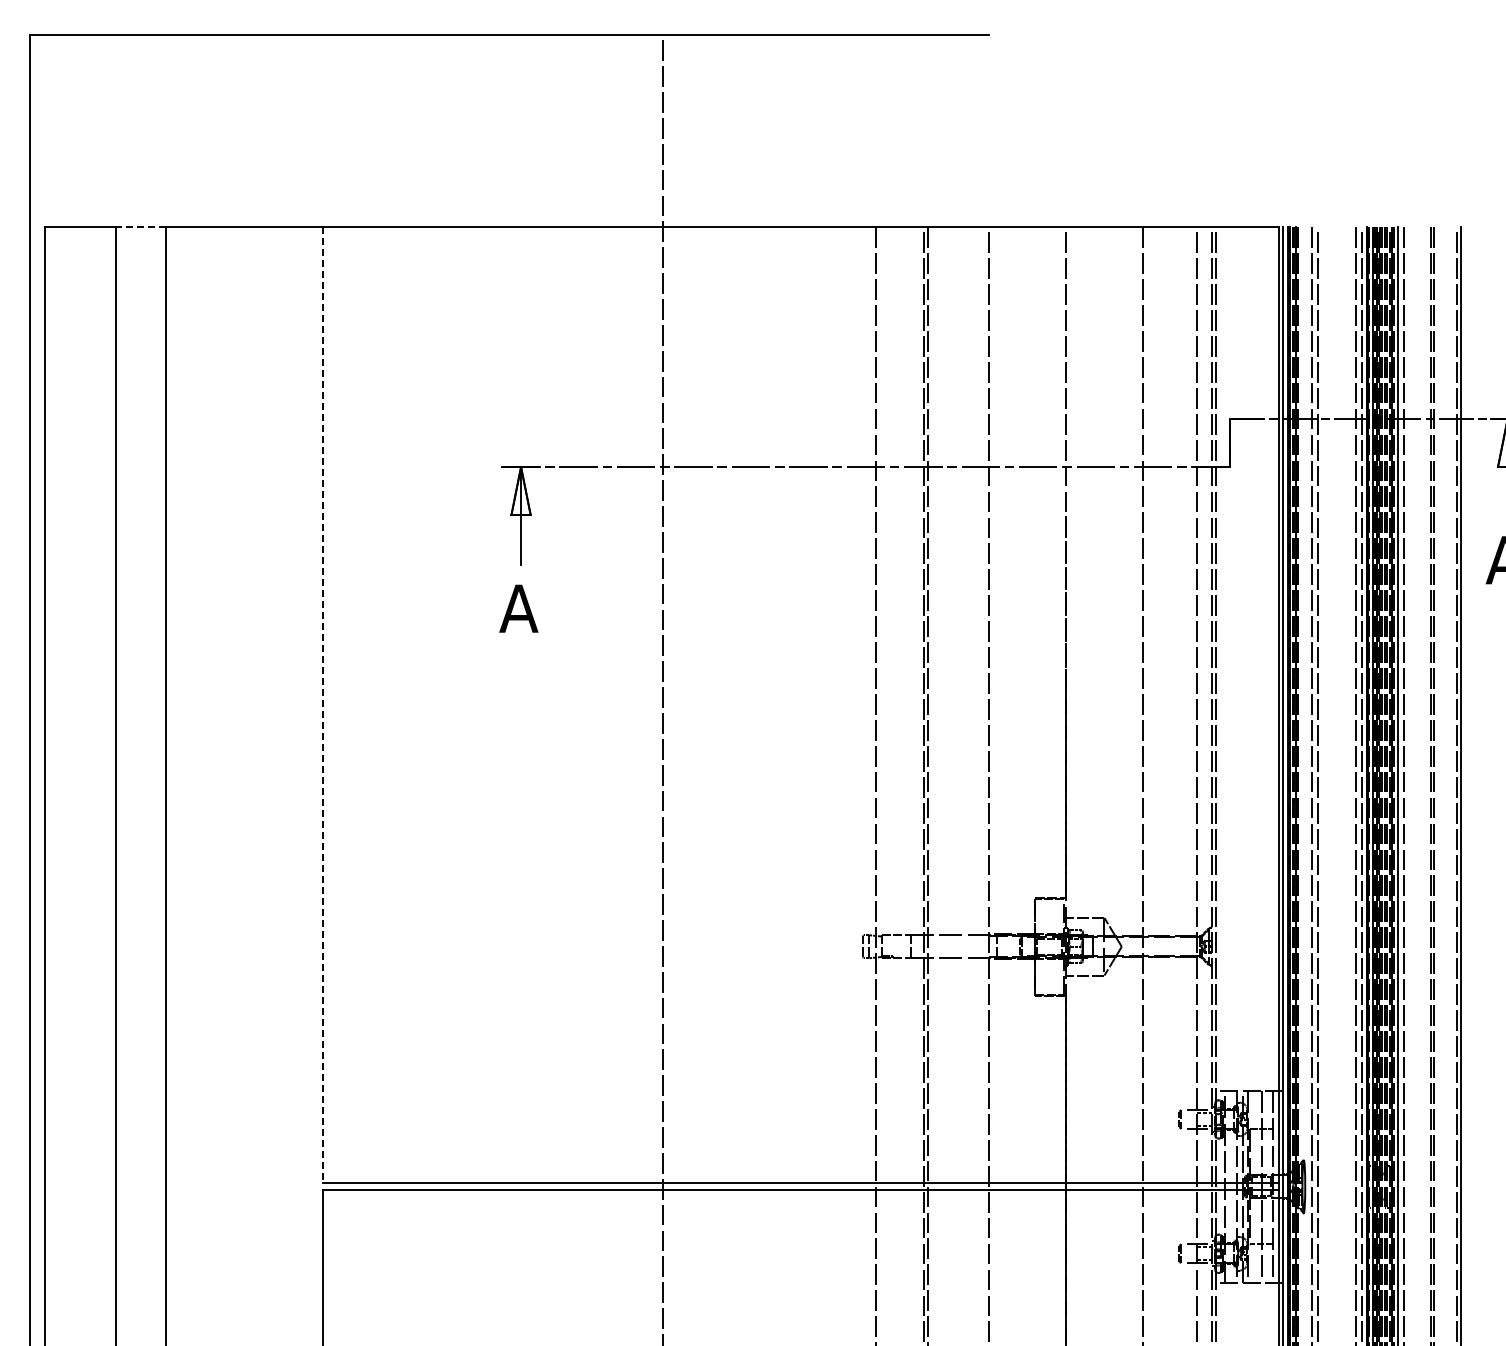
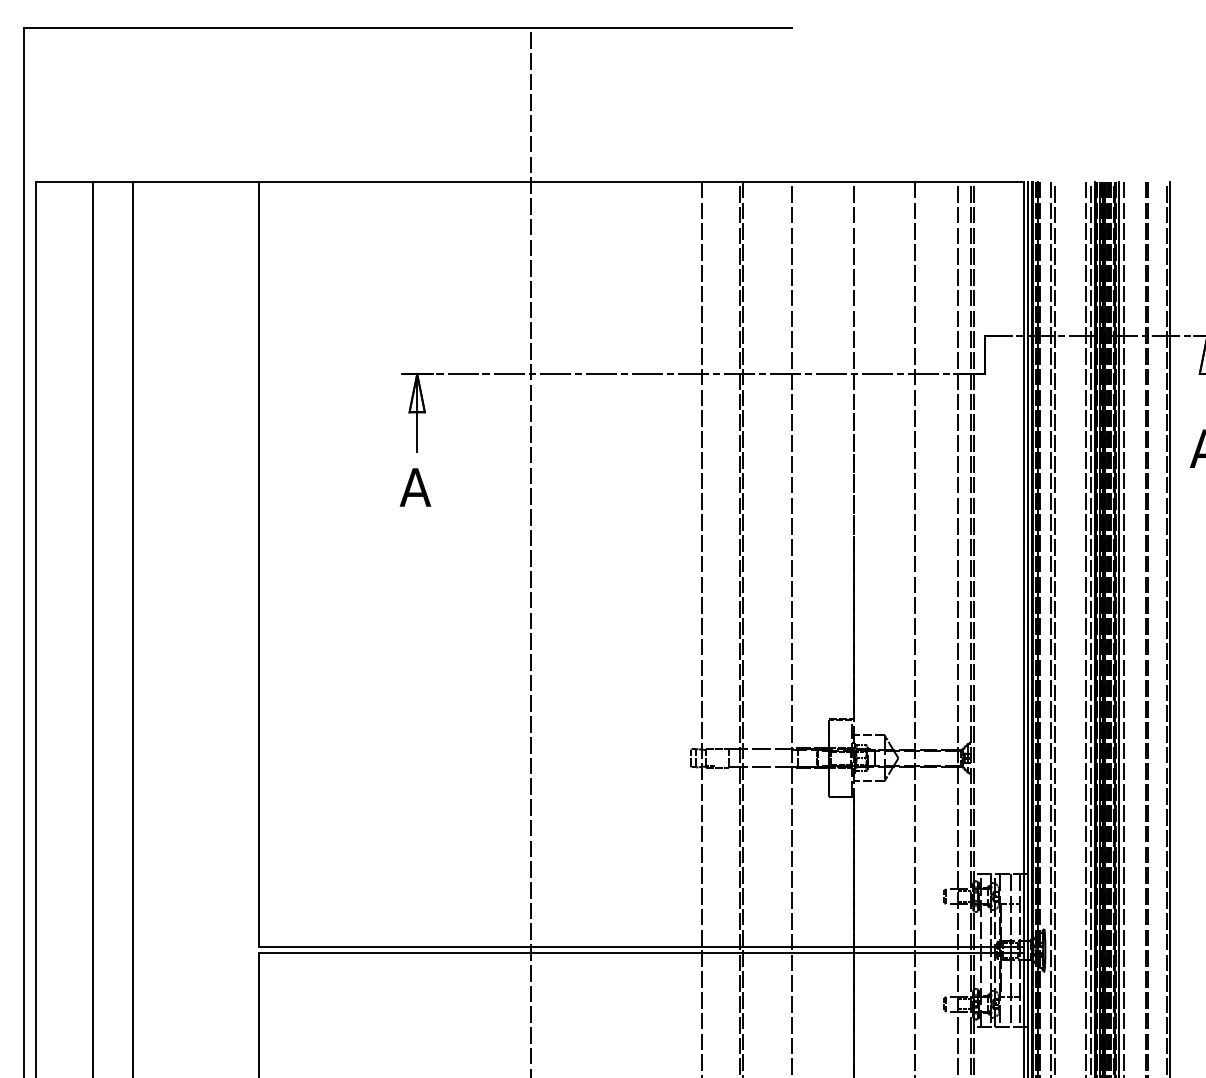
line: (140, 227) -> (112, 182), dashed -> solid
line: (323, 704) -> (258, 564), dashed -> solid

